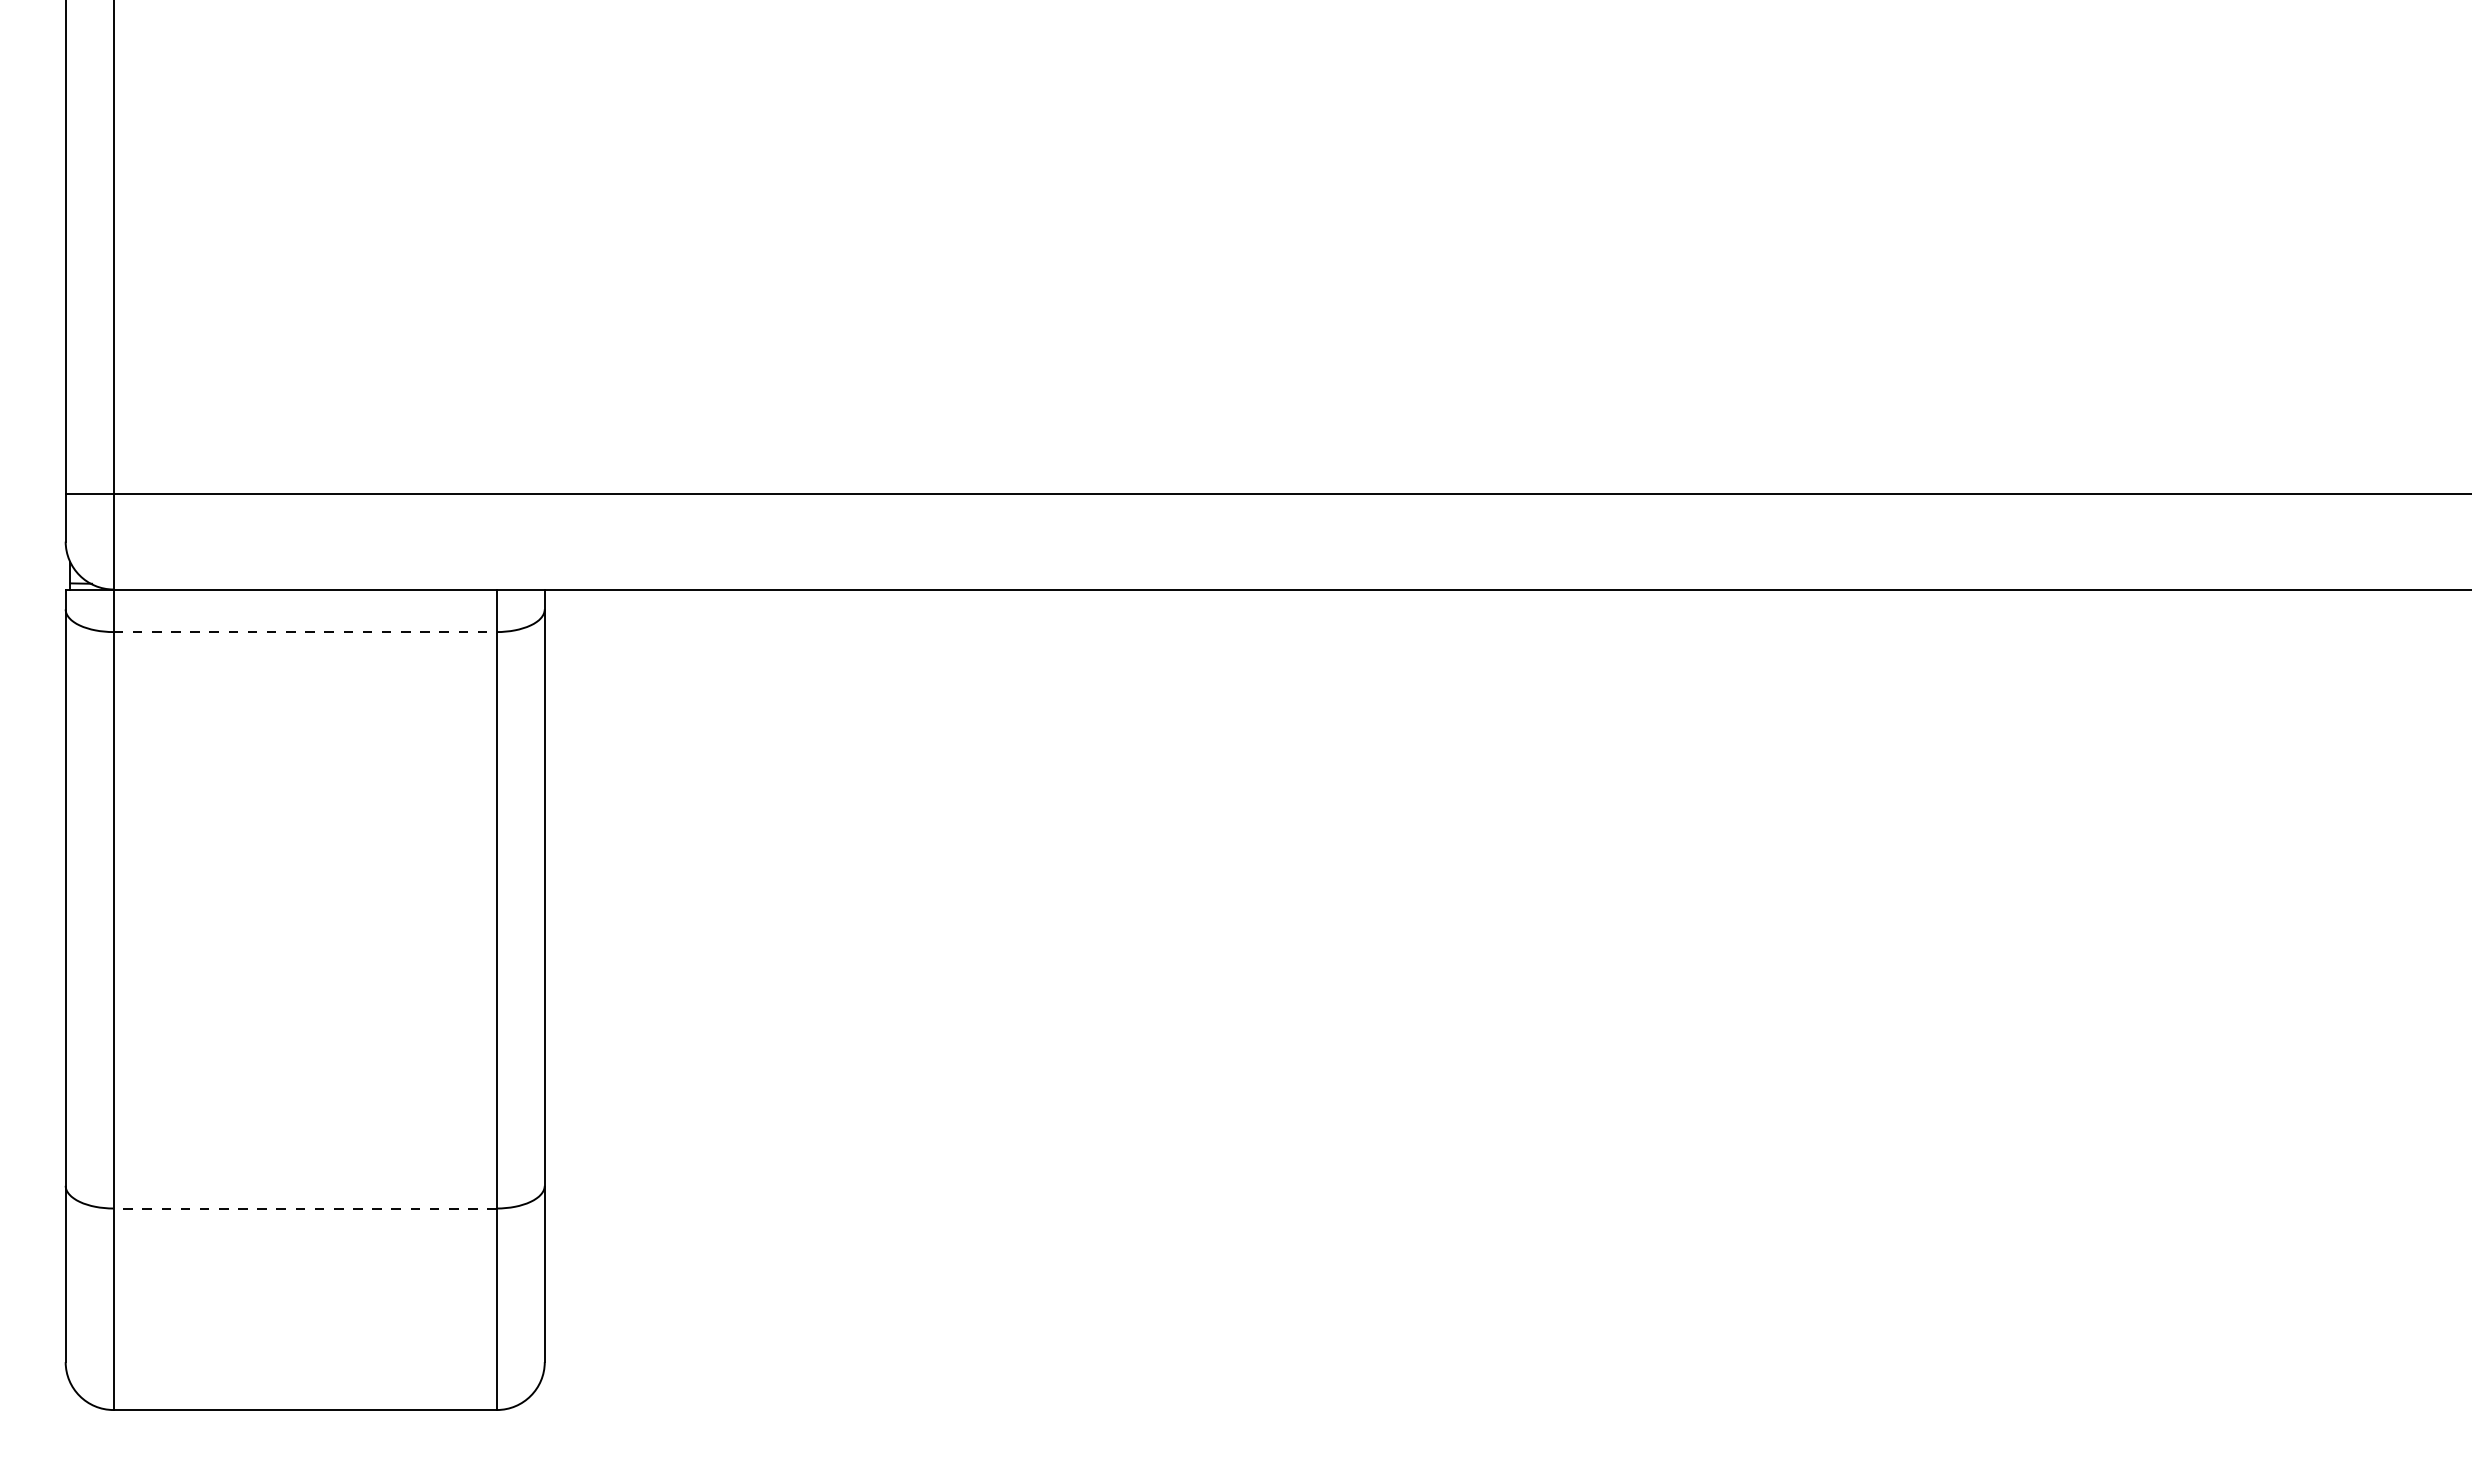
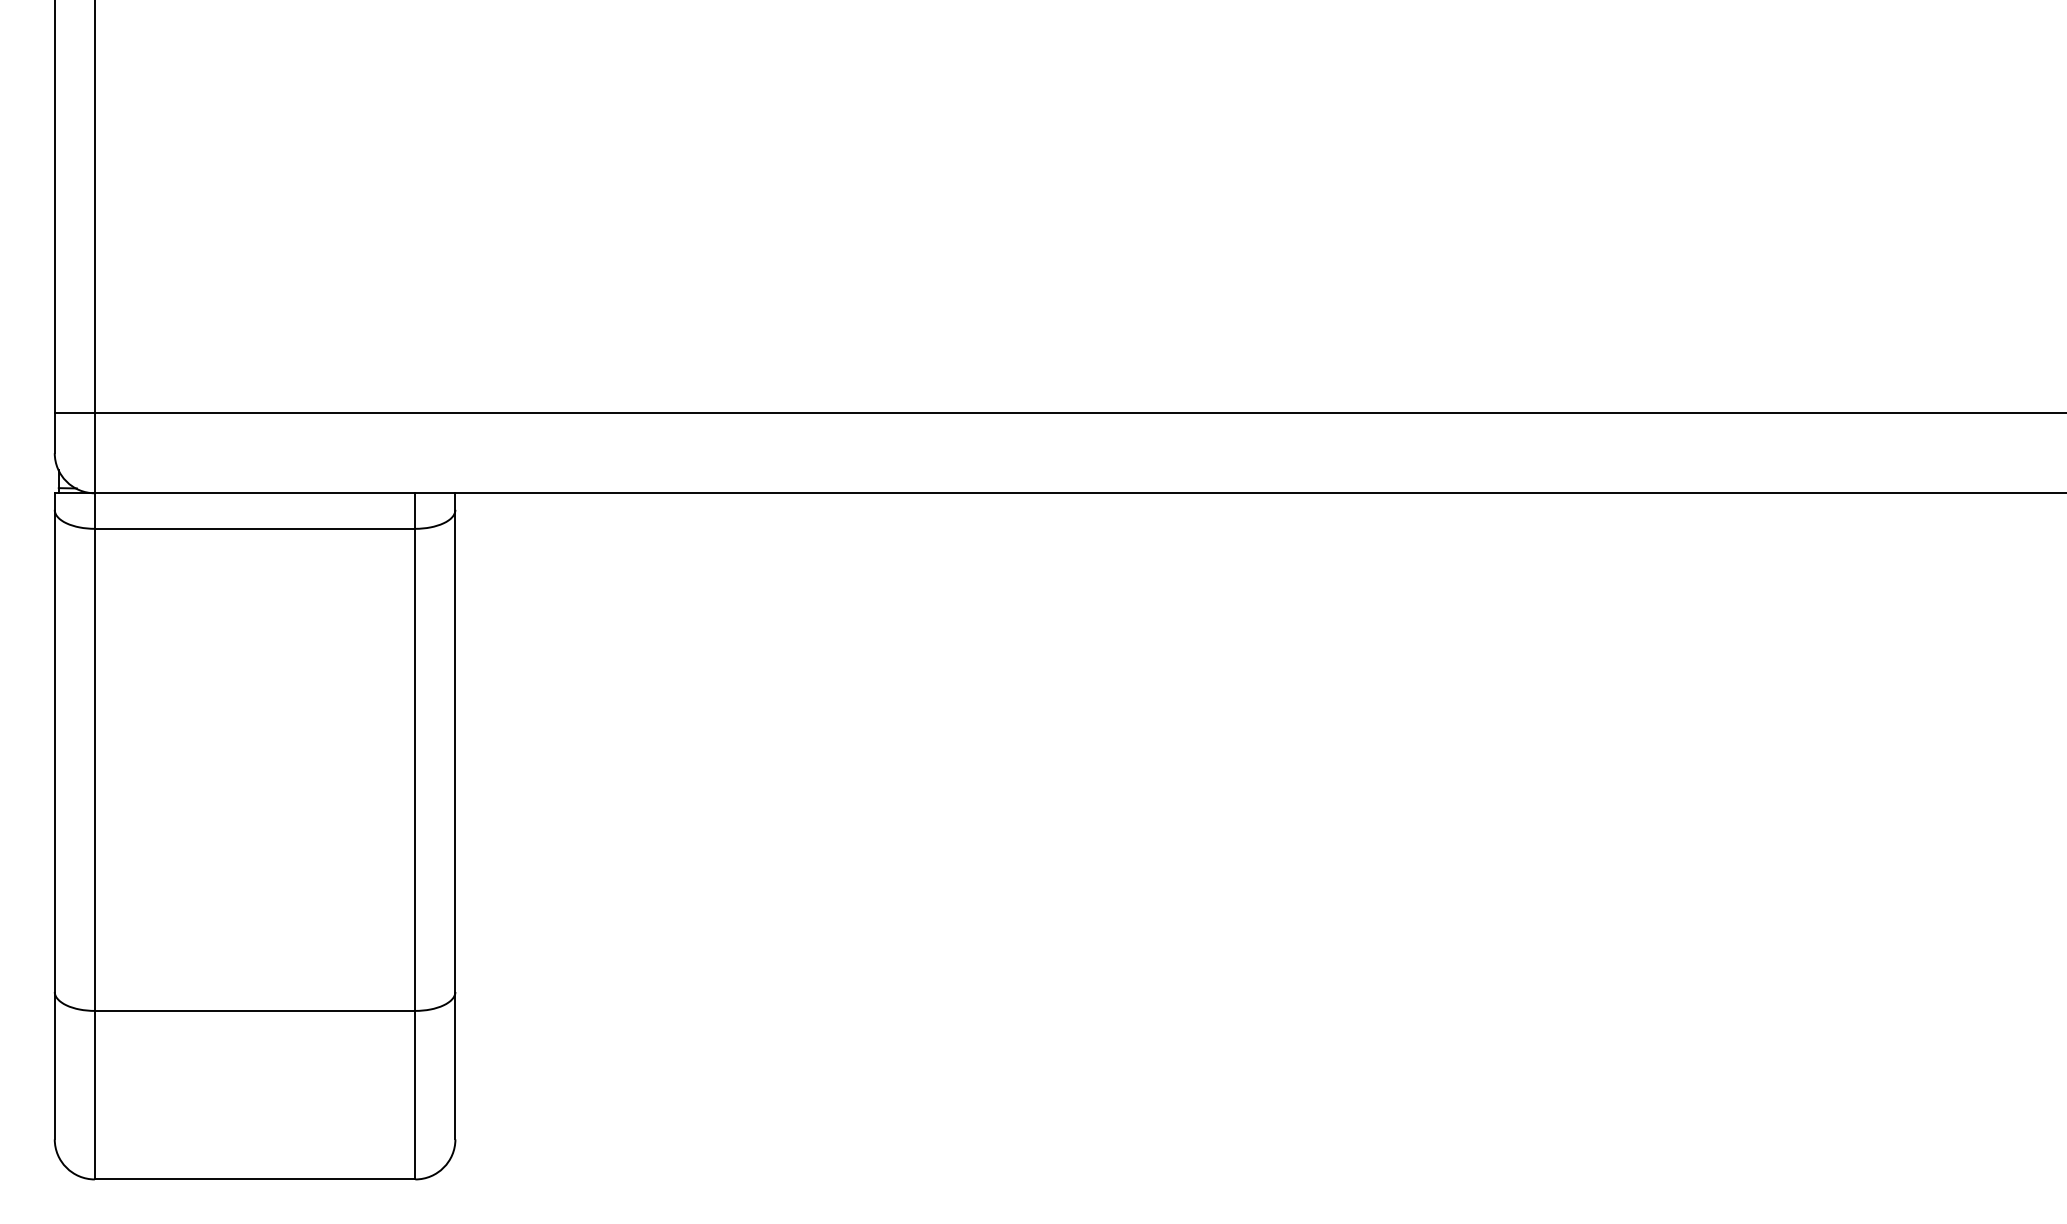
line: (305, 632) -> (255, 529), dashed -> solid
line: (305, 1208) -> (255, 1010), dashed -> solid

